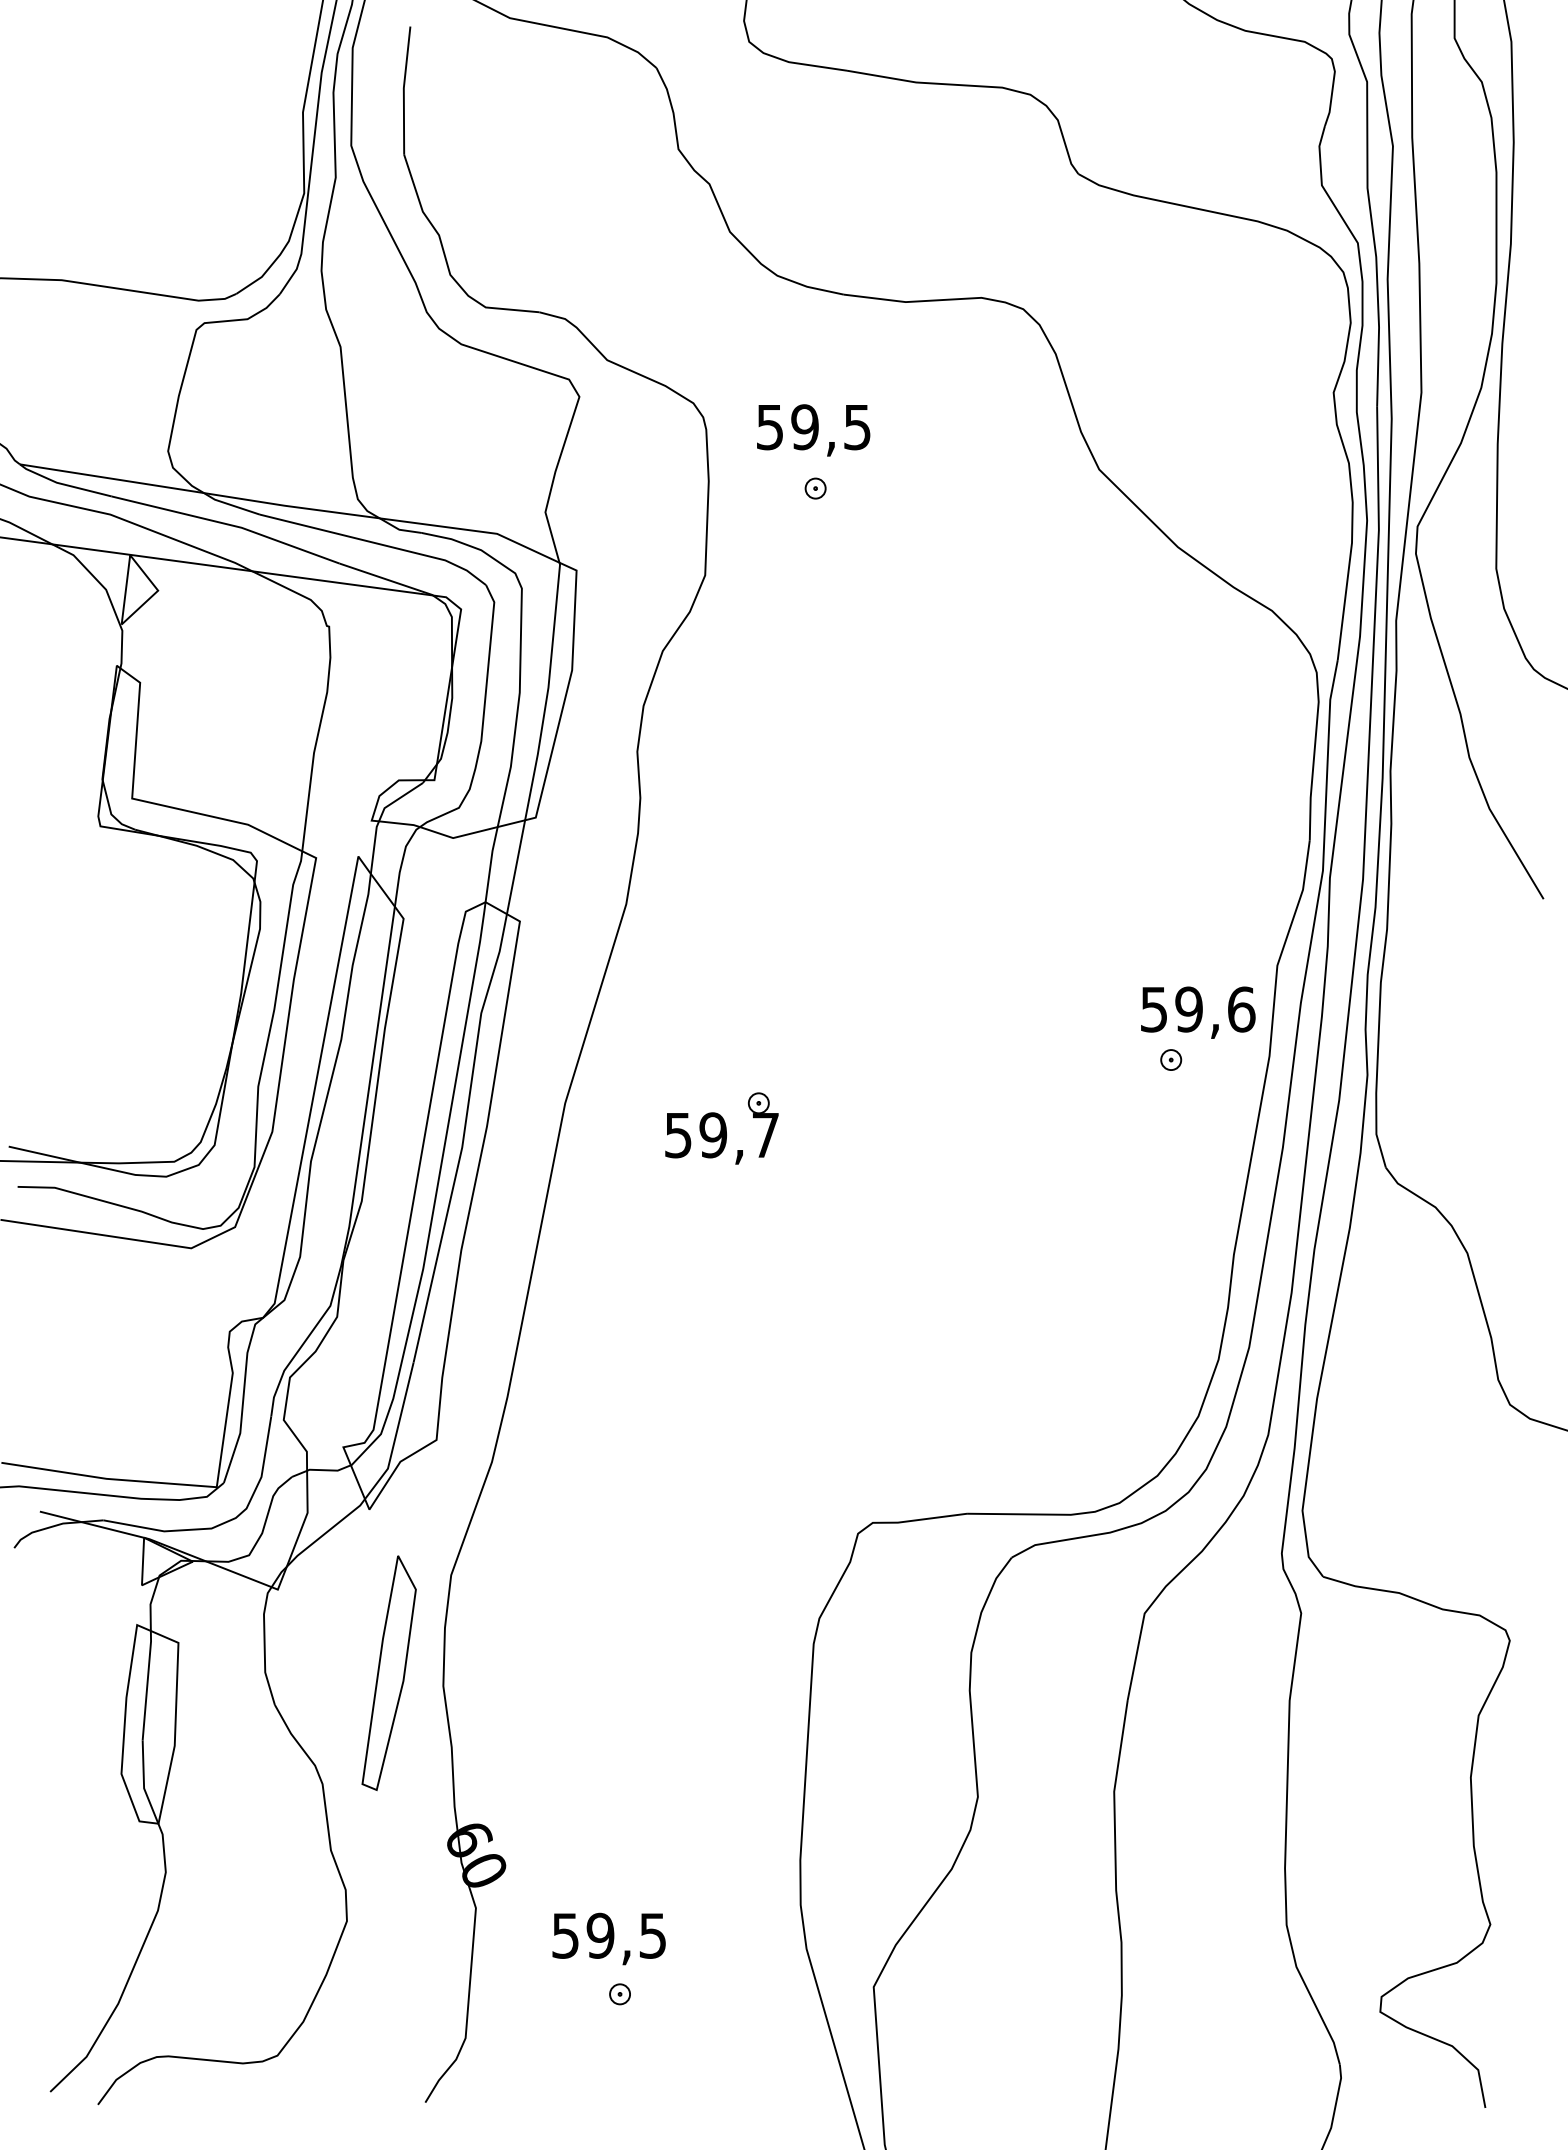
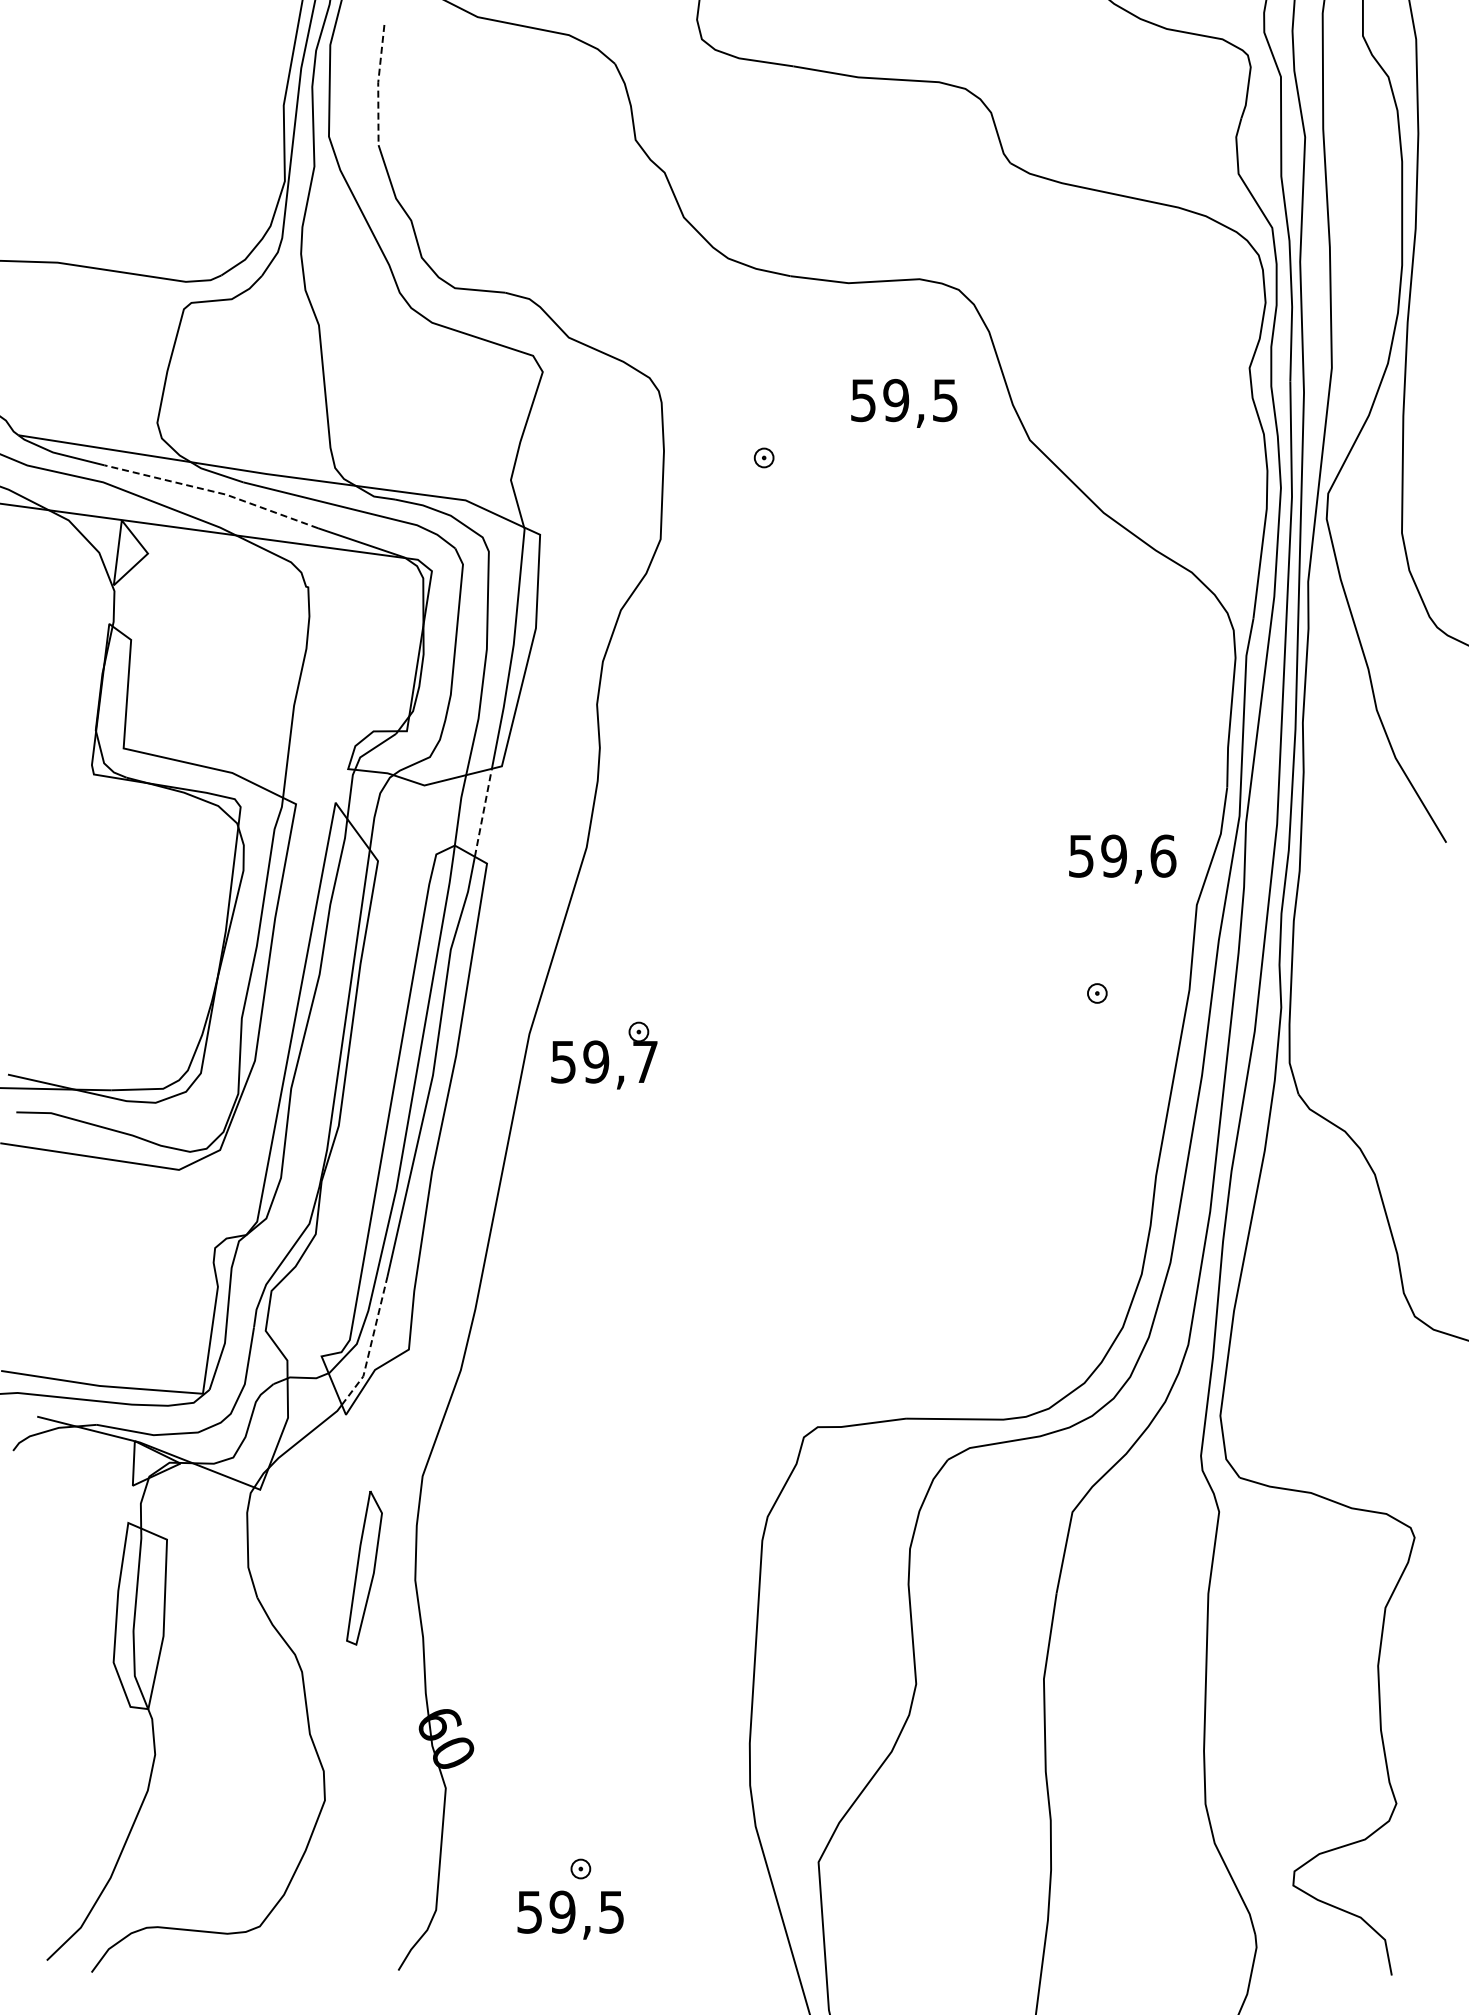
line: (404, 90) -> (378, 84), solid -> dashed
text: (813, 430) -> (904, 403), moved
line: (226, 524) -> (212, 491), solid -> dashed
line: (516, 866) -> (483, 812), solid -> dashed
text: (1198, 1012) -> (1122, 858), moved
part: (722, 1128) -> (604, 1055), moved
line: (396, 1434) -> (371, 1344), solid -> dashed
part: (389, 1672) -> (364, 1567), size x0.7
text: (608, 1938) -> (570, 1914), moved

